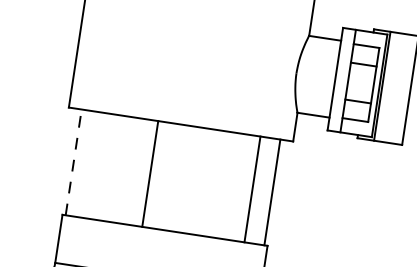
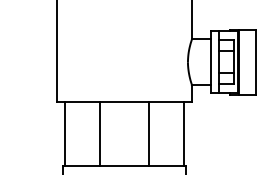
line: (74, 162) -> (65, 134), dashed -> solid
line: (151, 172) -> (100, 133), moved
line: (252, 188) -> (149, 133), moved

